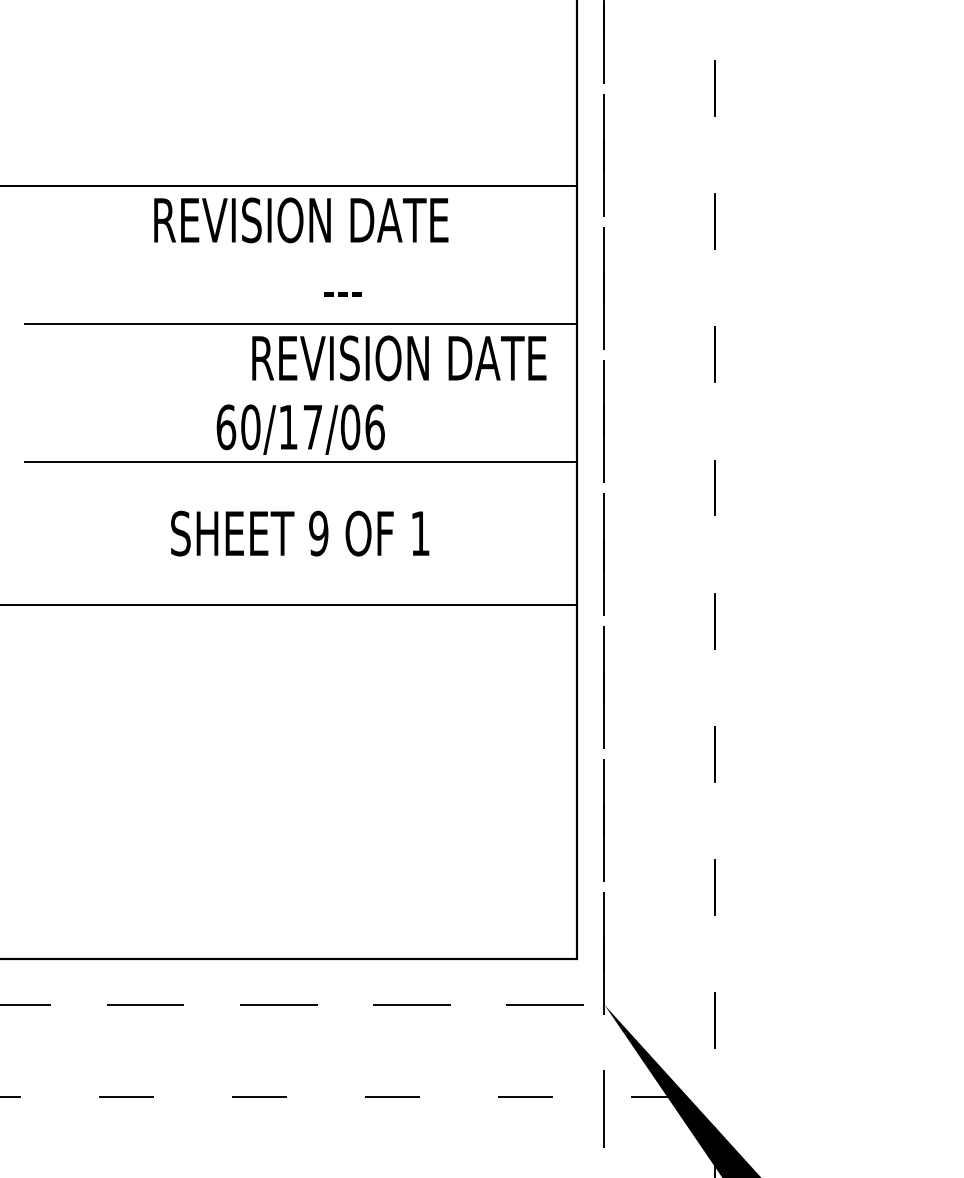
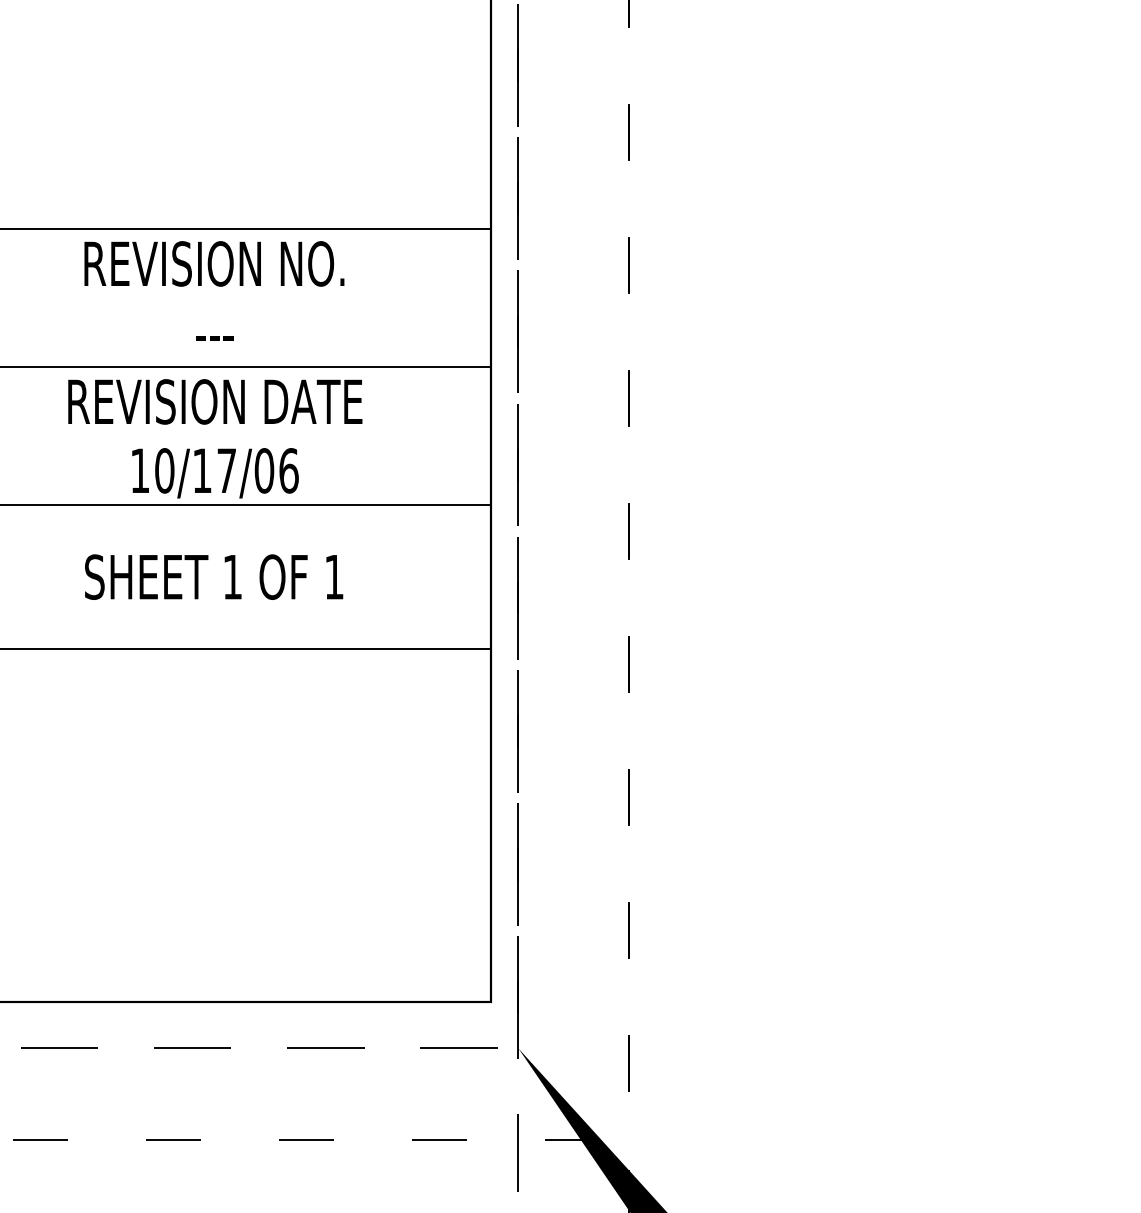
text: (301, 219) -> (215, 263), REVISION DATE -> REVISION NO.
text: (342, 294) -> (214, 338), moved
text: (399, 357) -> (215, 401), moved
text: (226, 426) -> (140, 470), 60/17/06 -> 10/17/06
text: (318, 532) -> (232, 576), 9 -> 1

